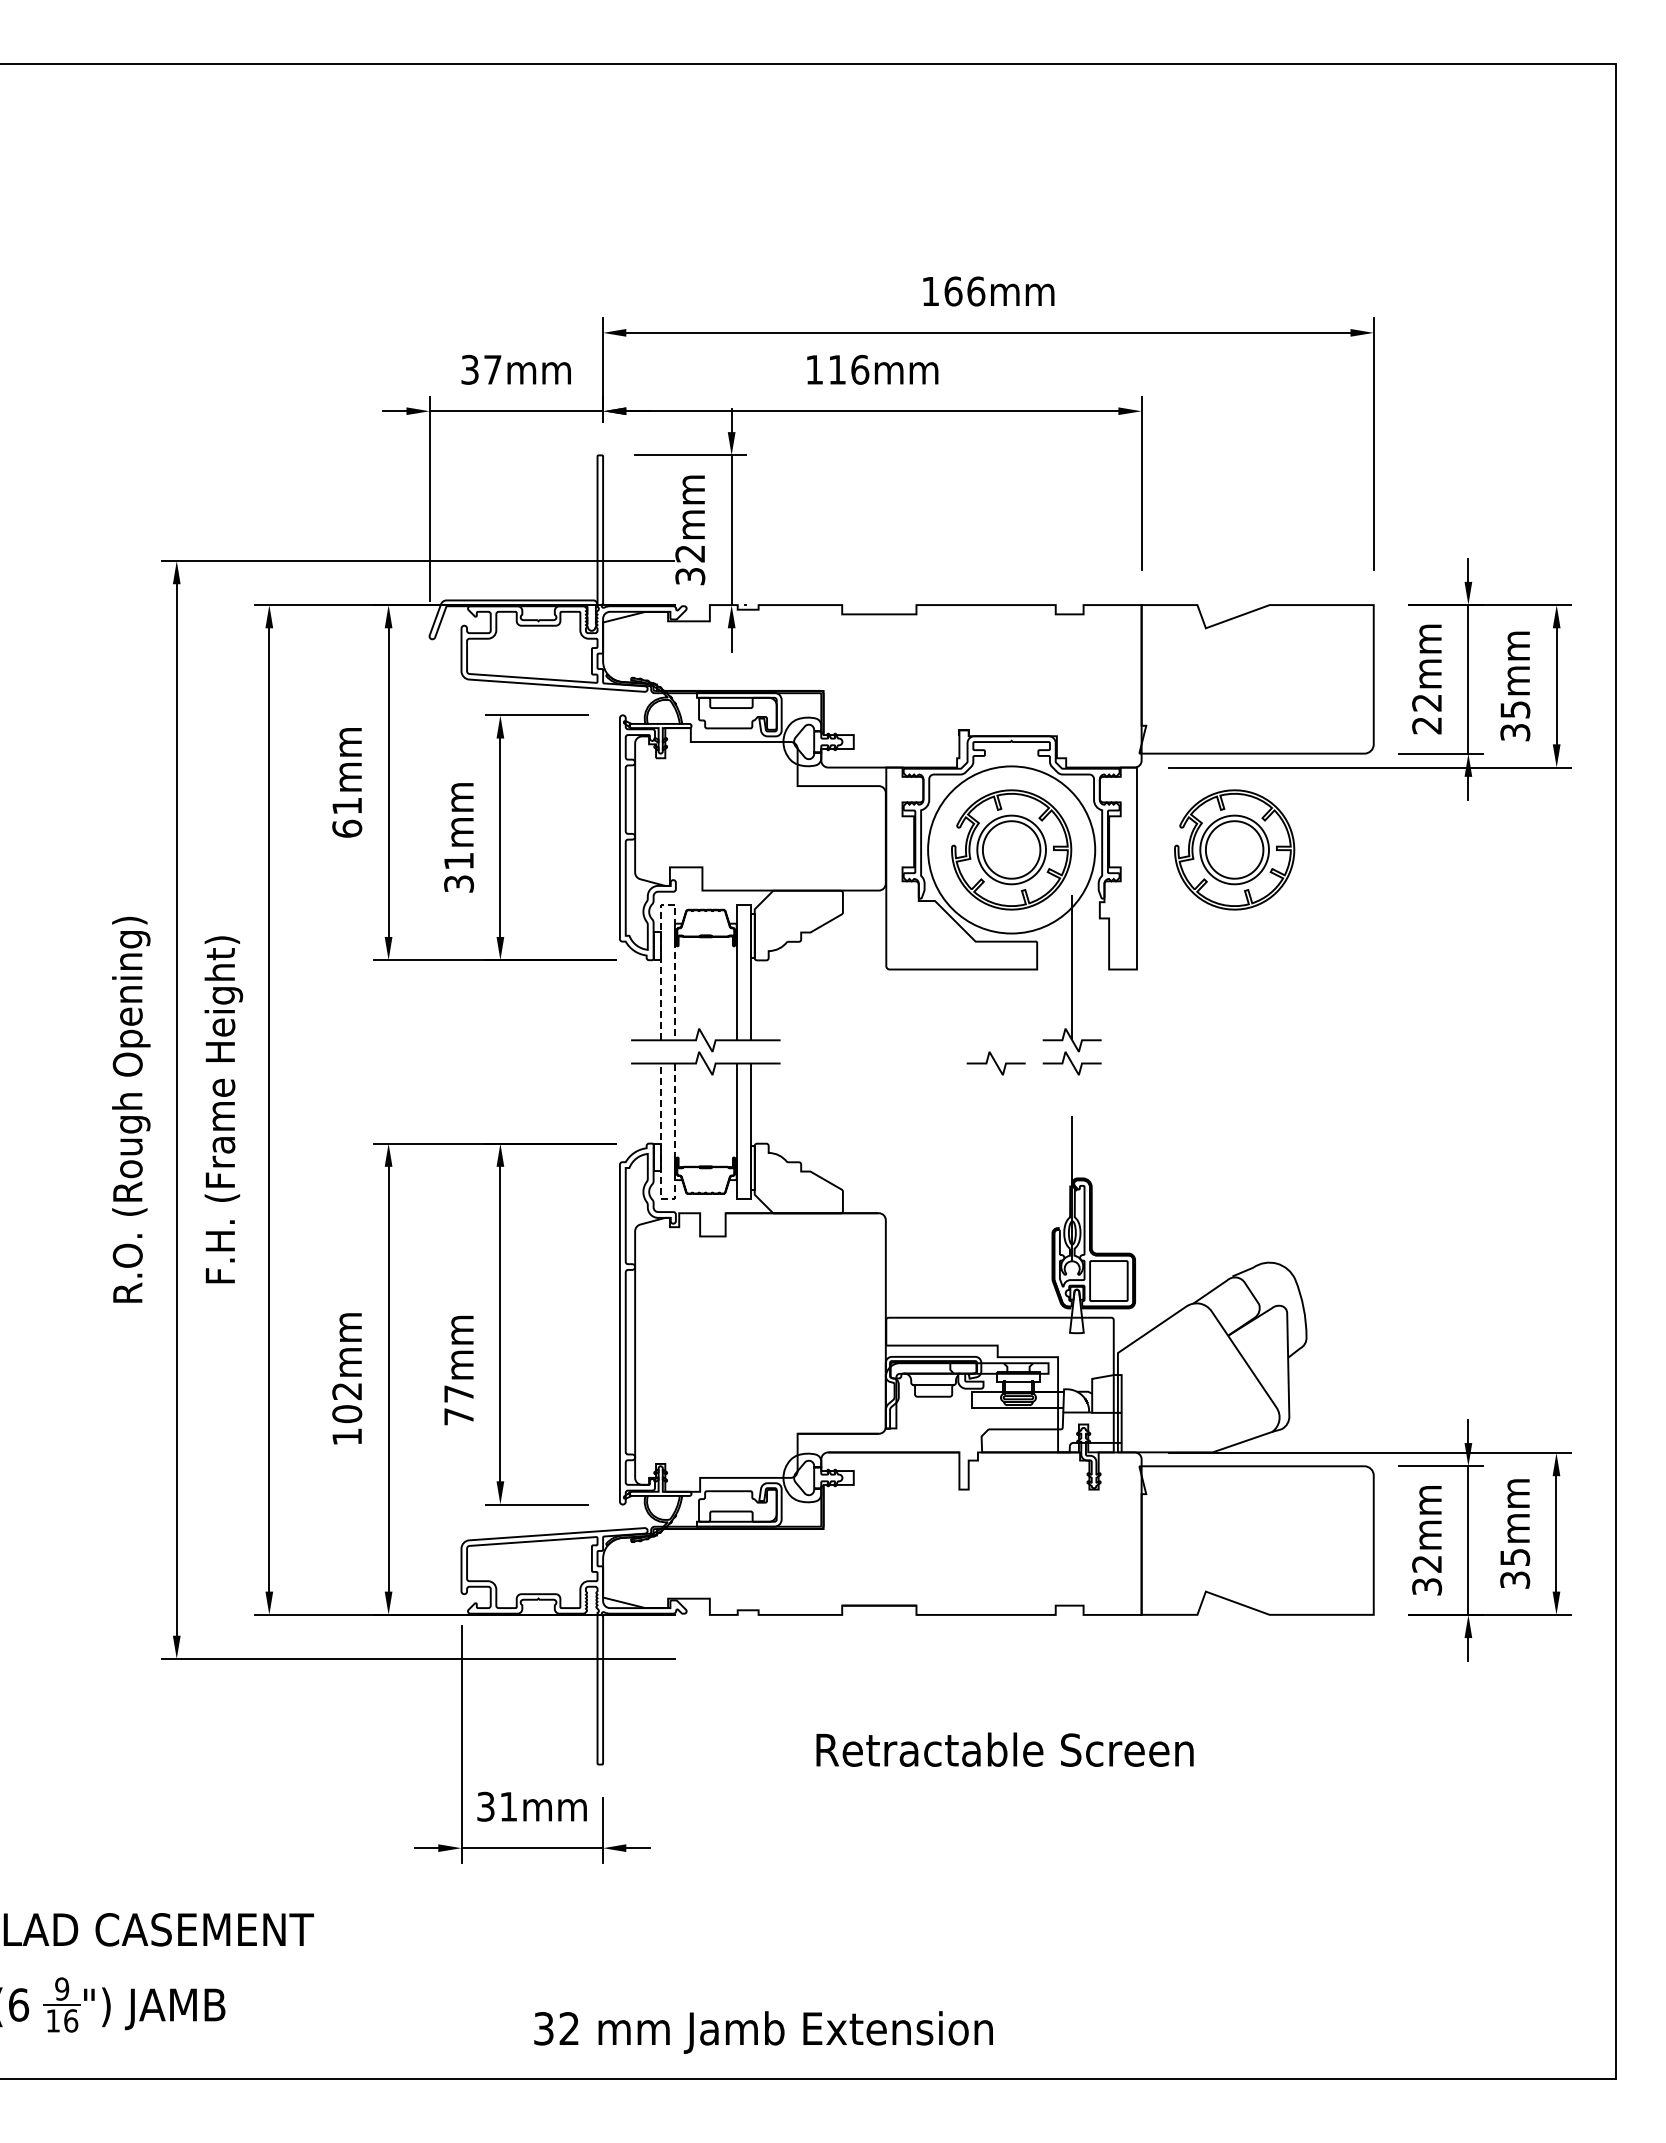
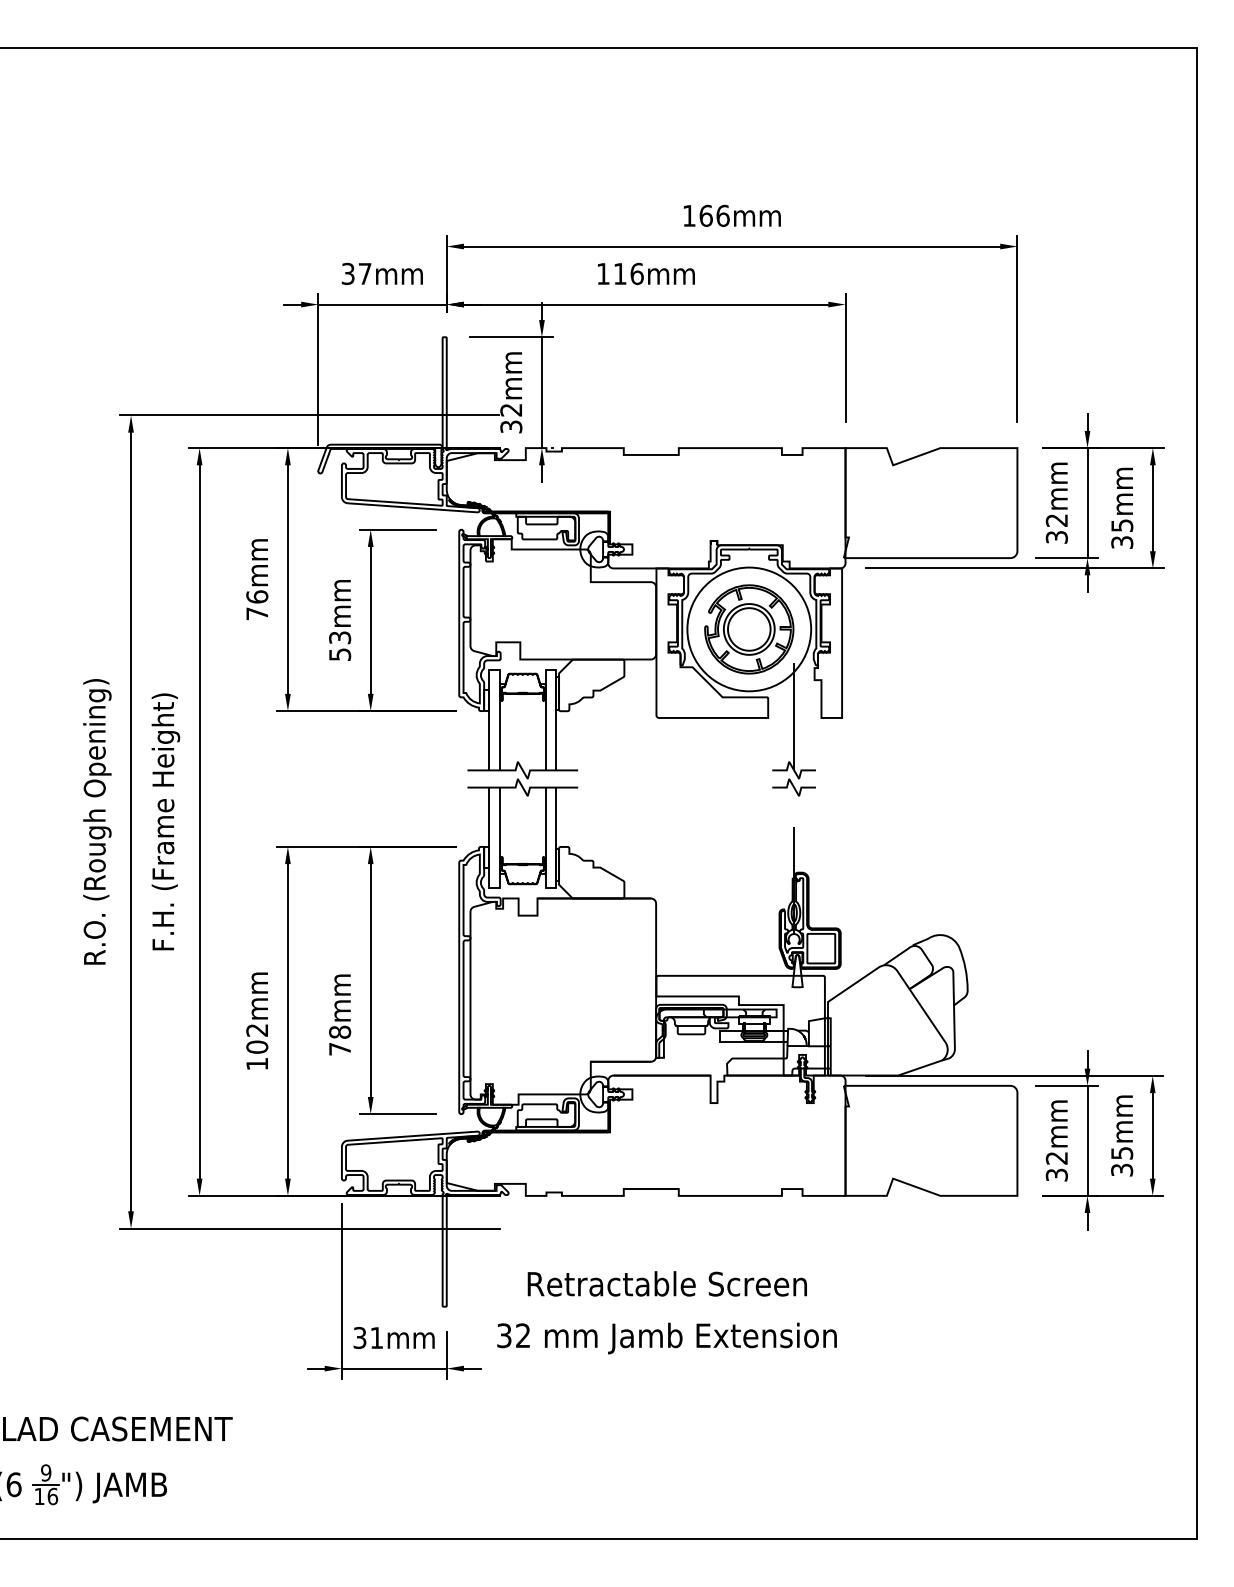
text: (1427, 725) -> (1057, 537), 22mm -> 32mm
text: (347, 817) -> (257, 605), 61mm -> 76mm
part: (1234, 849) -> (914, 629), removed
text: (458, 871) -> (339, 645), 31mm -> 53mm
line: (668, 904) -> (495, 669), dashed -> solid
curve: (995, 1063) -> (737, 787), removed
line: (667, 1199) -> (494, 888), dashed -> solid
text: (458, 1393) -> (339, 1031), 77mm -> 78mm
text: (1004, 1749) -> (666, 1283), moved
text: (763, 2032) -> (666, 1338), moved

